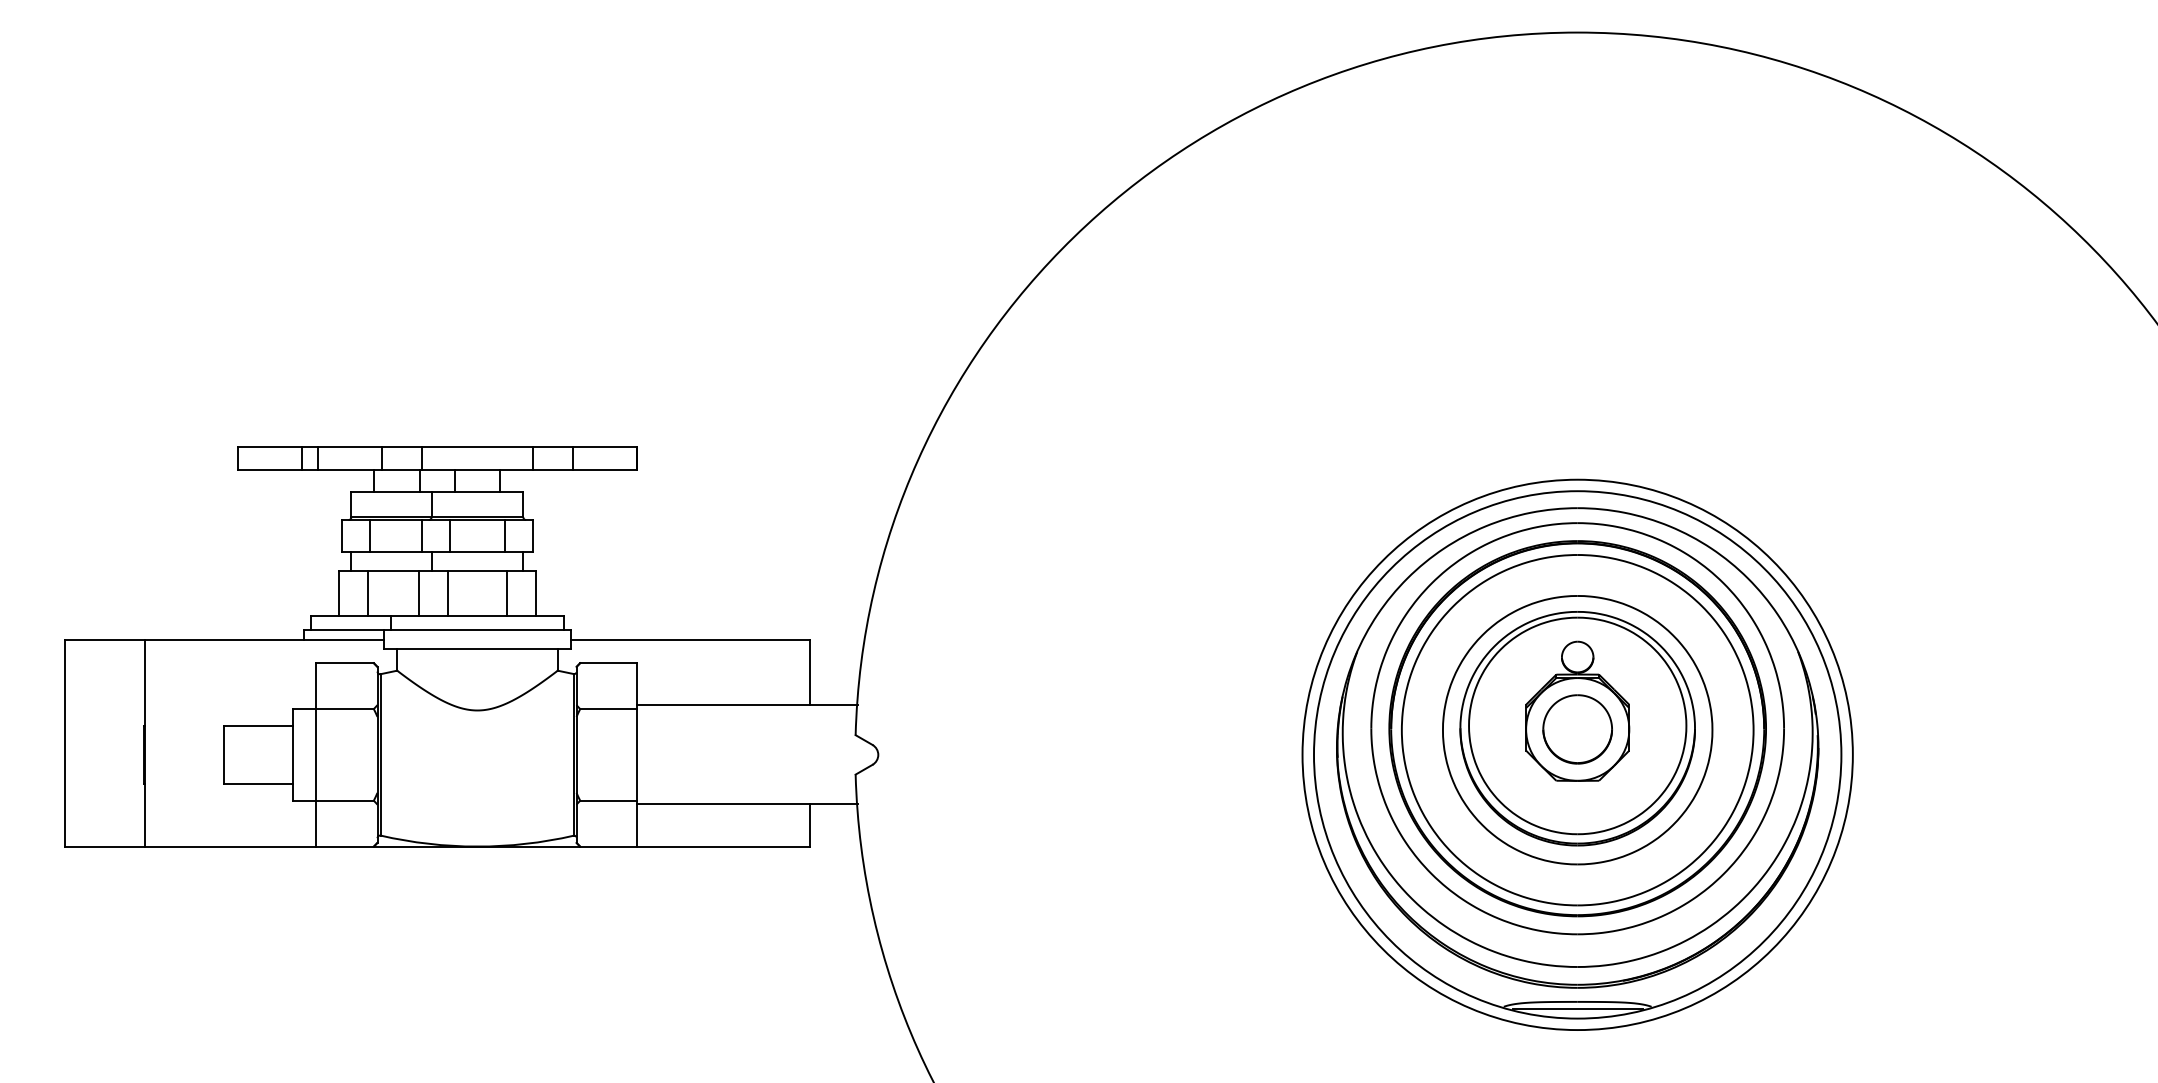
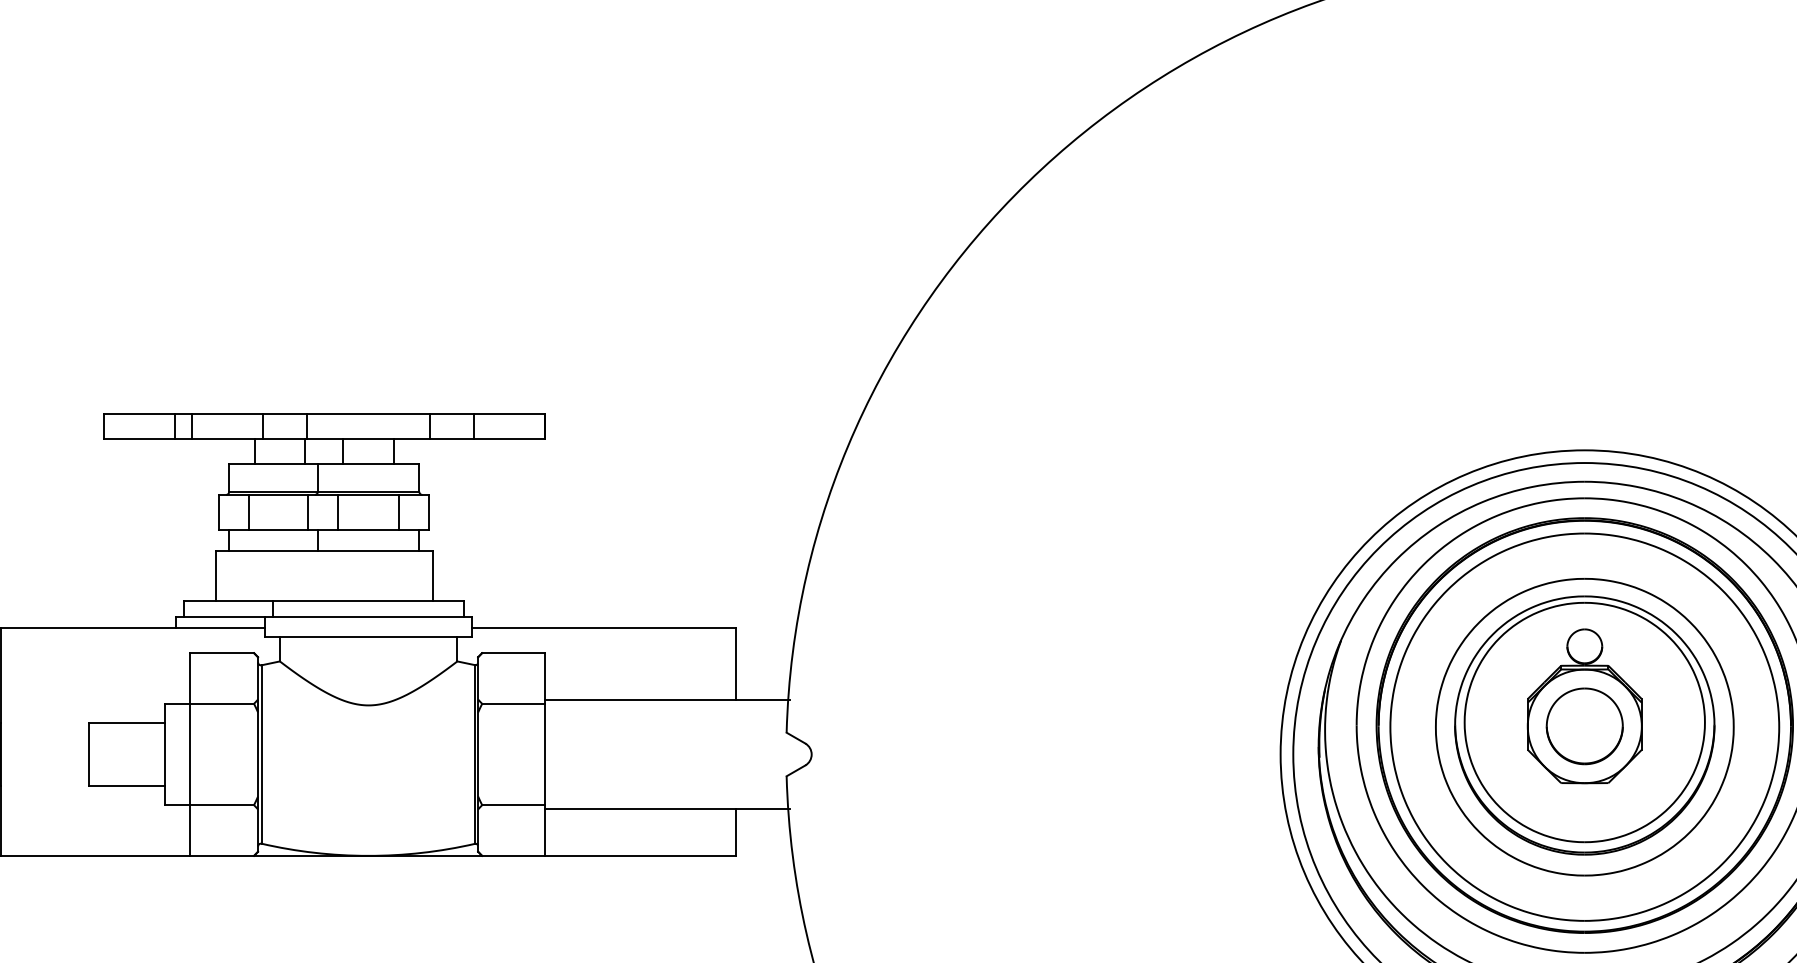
line: (368, 593) -> (248, 576), removed
line: (419, 593) -> (304, 576), removed
line: (448, 593) -> (336, 576), removed
line: (506, 593) -> (400, 576), removed

